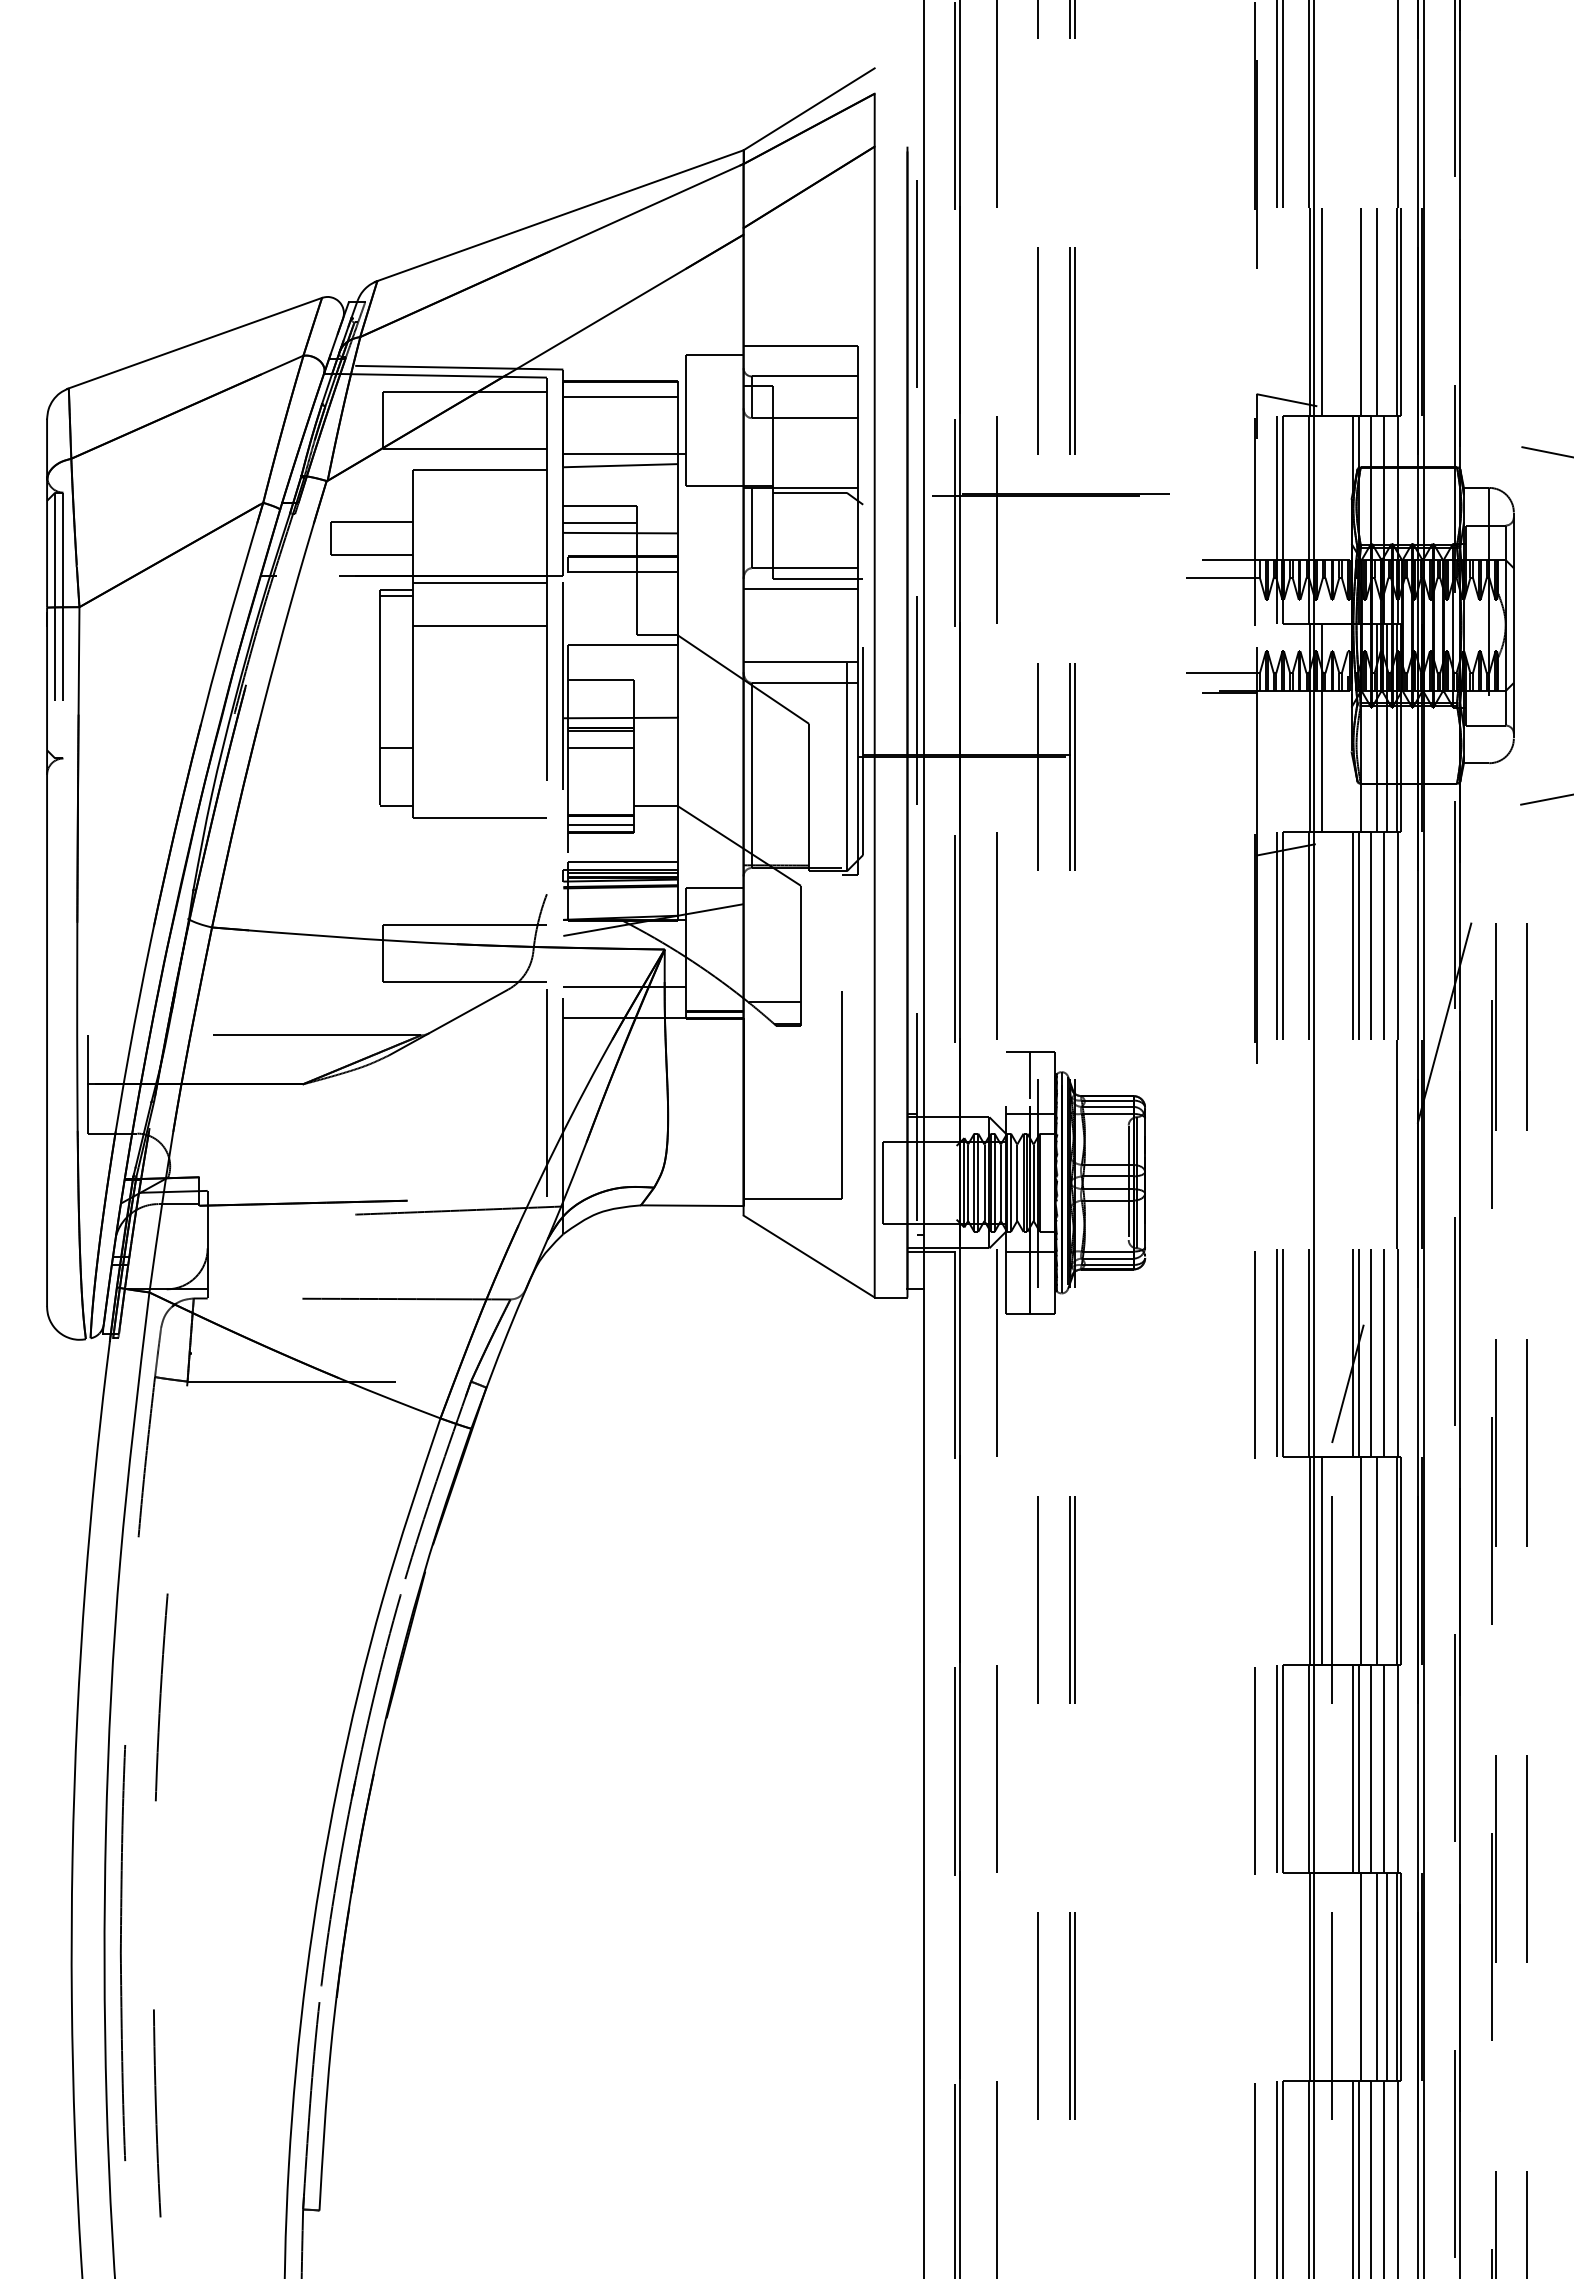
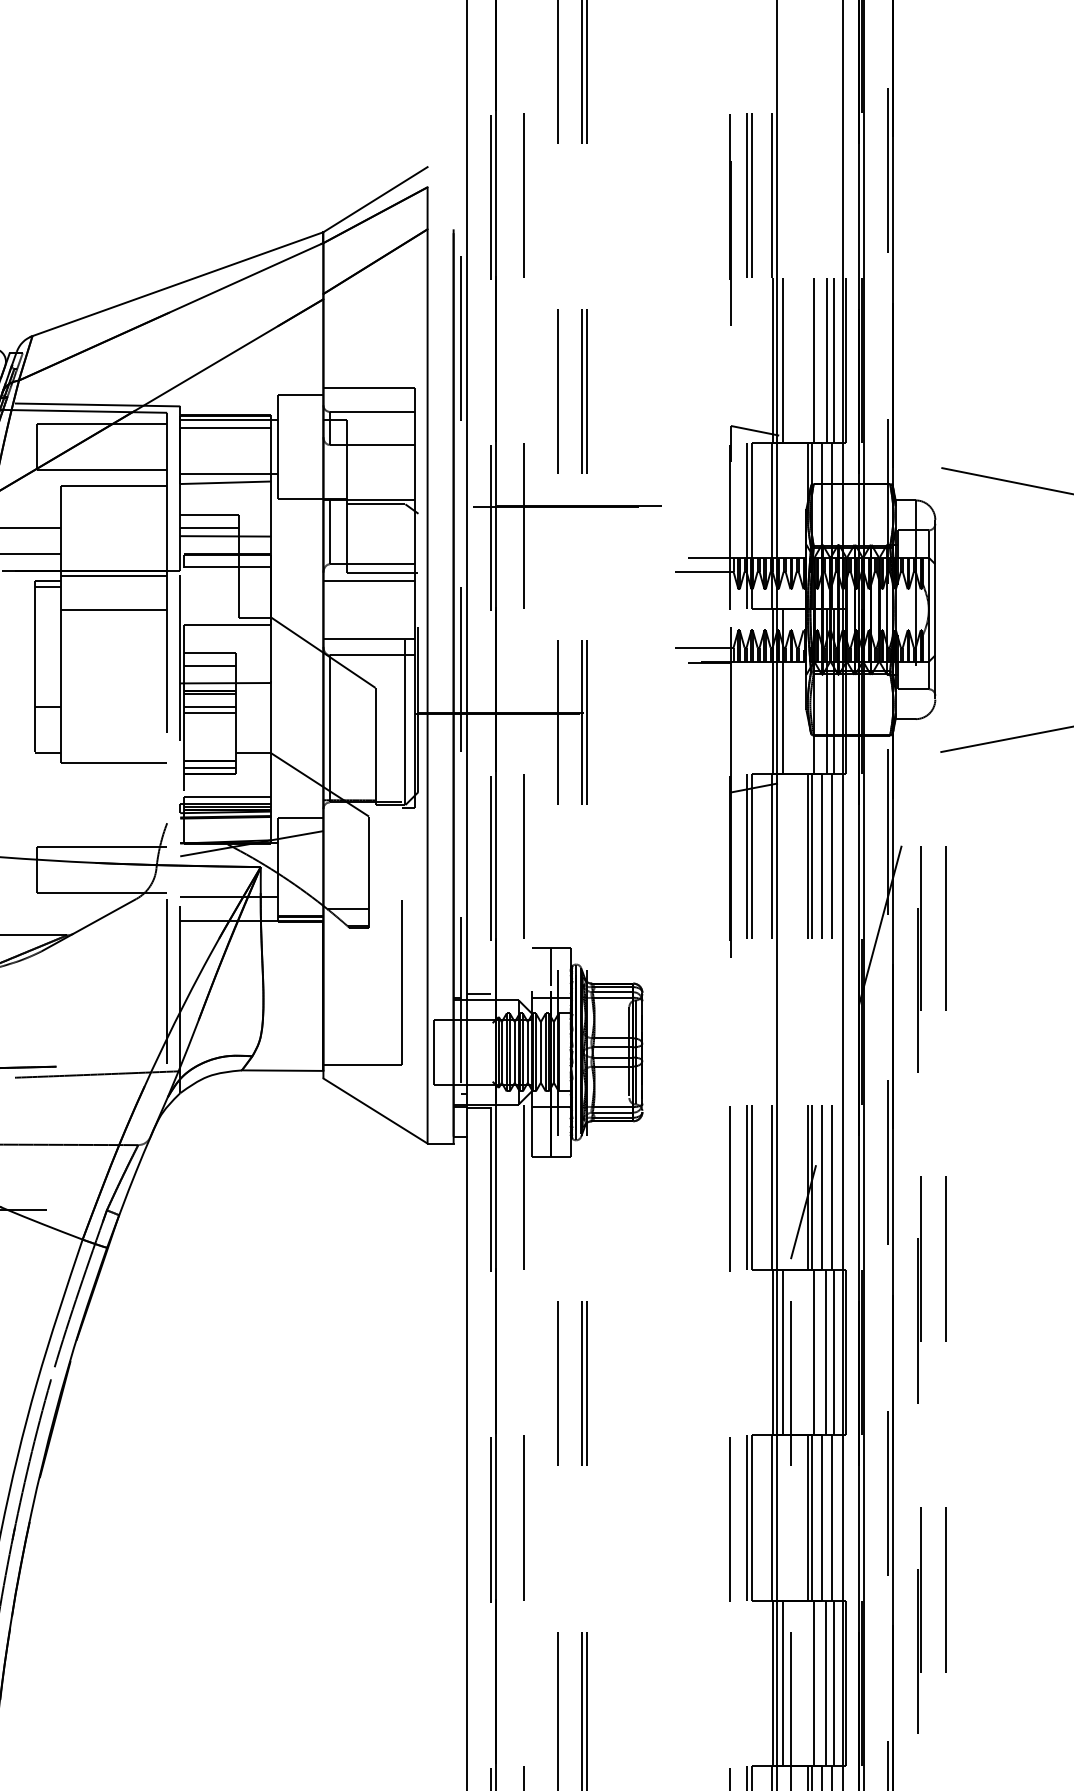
line: (1386, 311) -> (834, 360), added
line: (624, 387) -> (228, 420), added
line: (600, 696) -> (209, 666), added
line: (600, 755) -> (209, 713), added
line: (938, 1109) -> (478, 994), added
line: (1386, 1560) -> (834, 1352), added
line: (1322, 1976) -> (783, 1682), added

